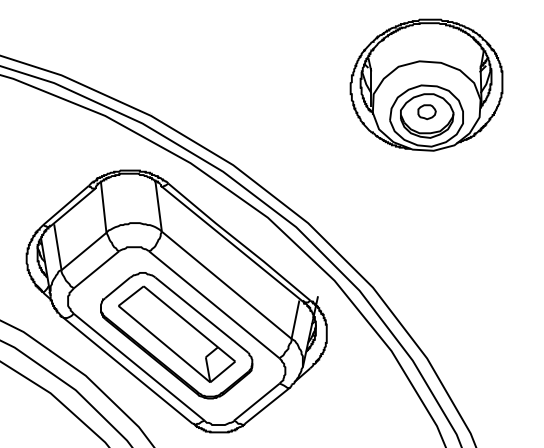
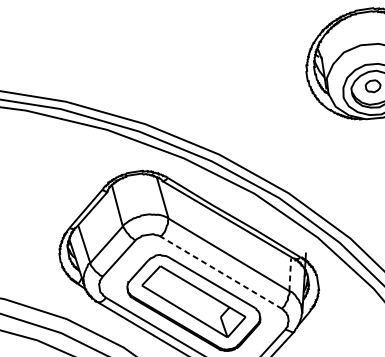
line: (214, 304) -> (221, 272), solid -> dashed
line: (295, 319) -> (290, 274), solid -> dashed

